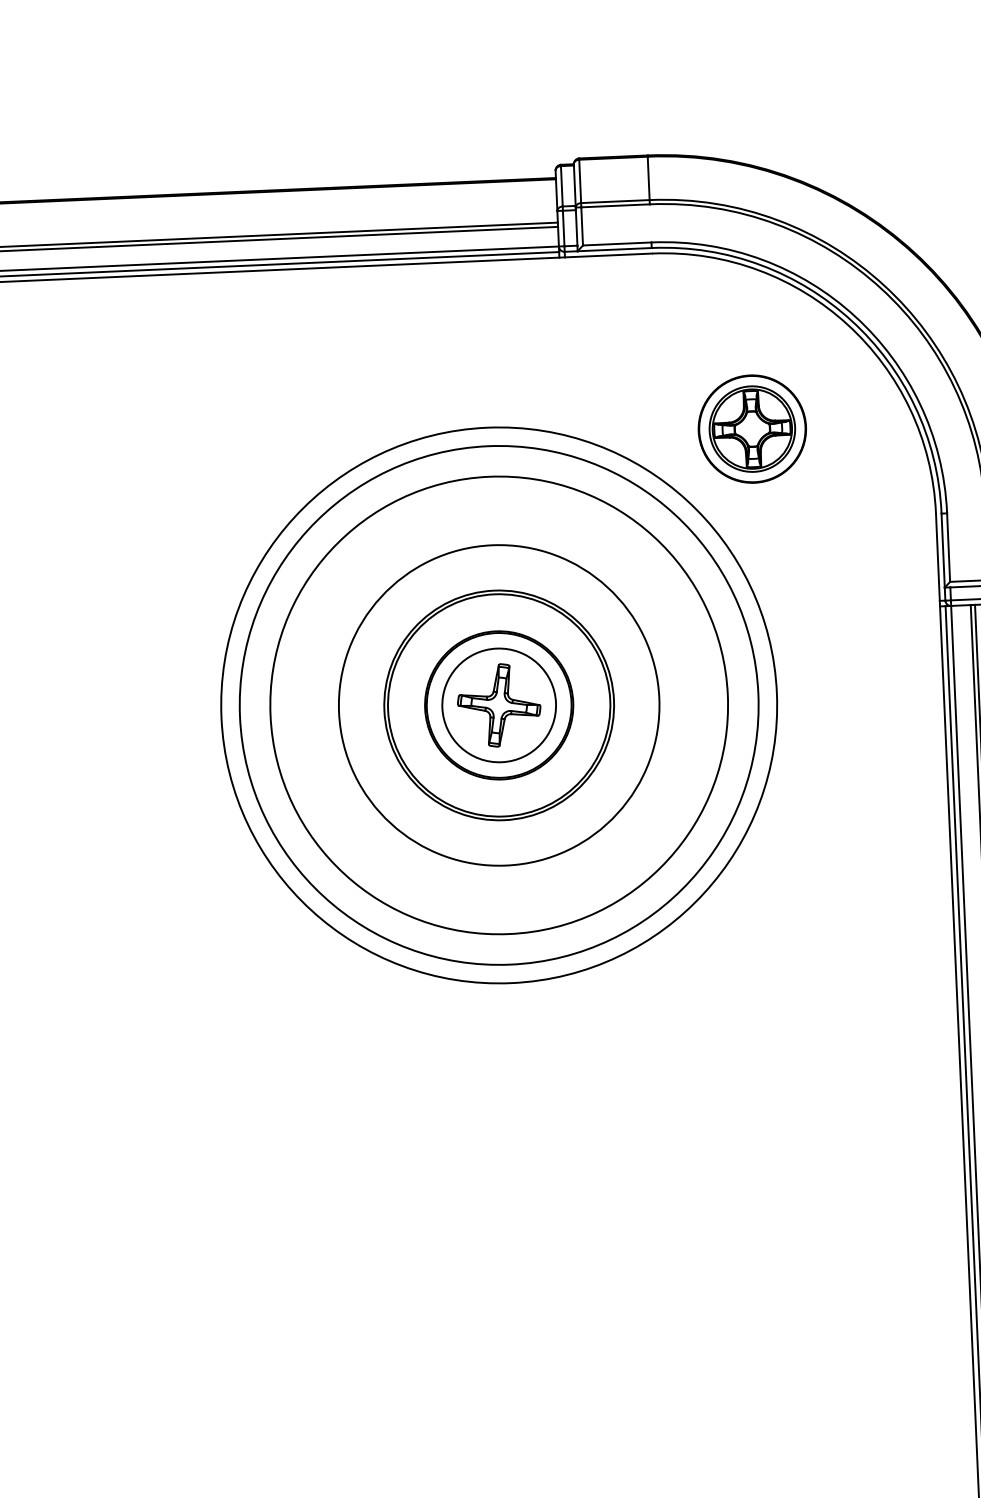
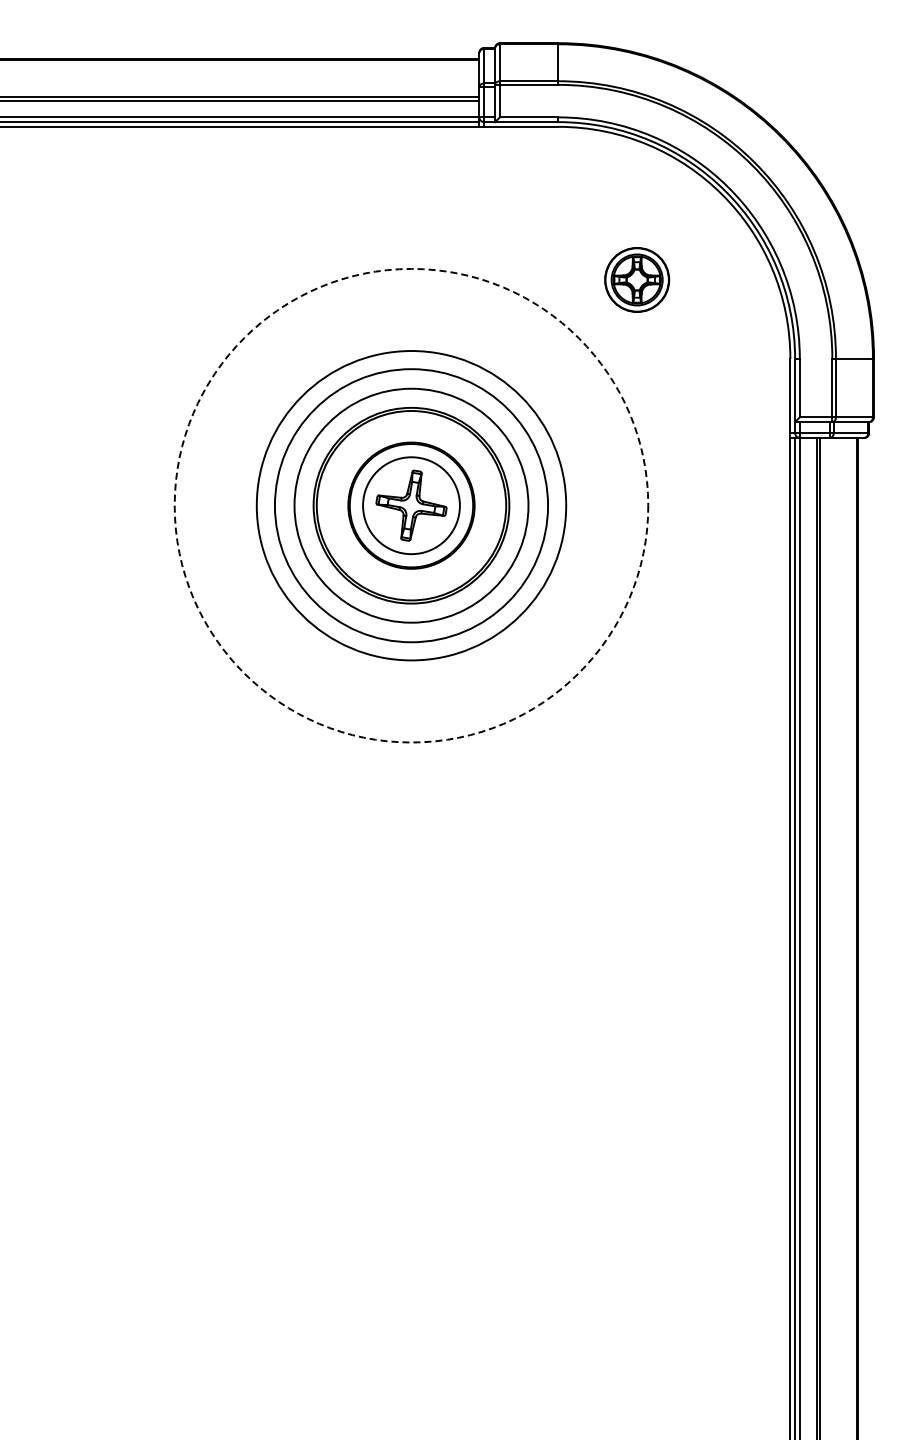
part: (751, 428) -> (636, 279), size x0.7
circle: (499, 705) -> (411, 505), size x0.6
circle: (499, 705) -> (411, 505), size x0.7
circle: (499, 705) -> (411, 505), solid -> dashed

